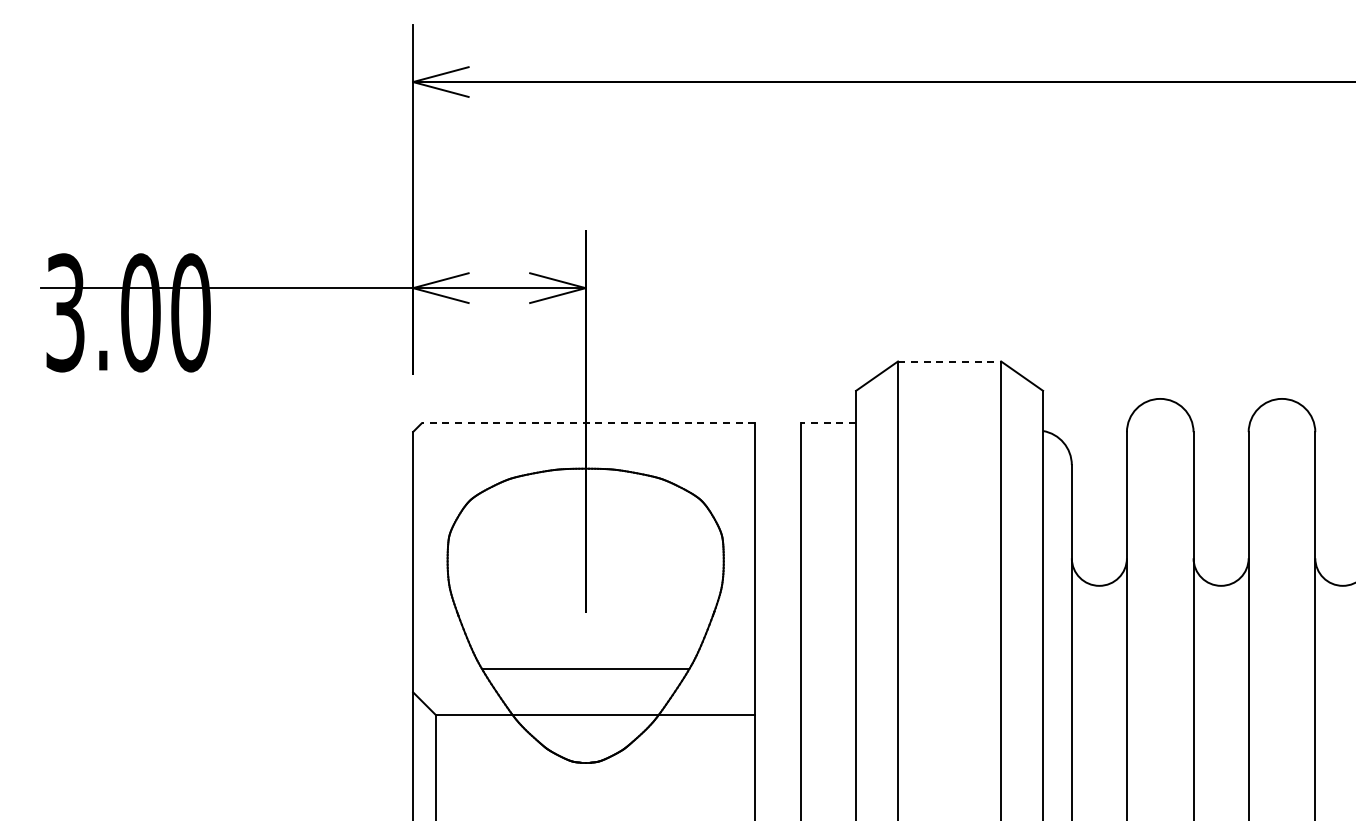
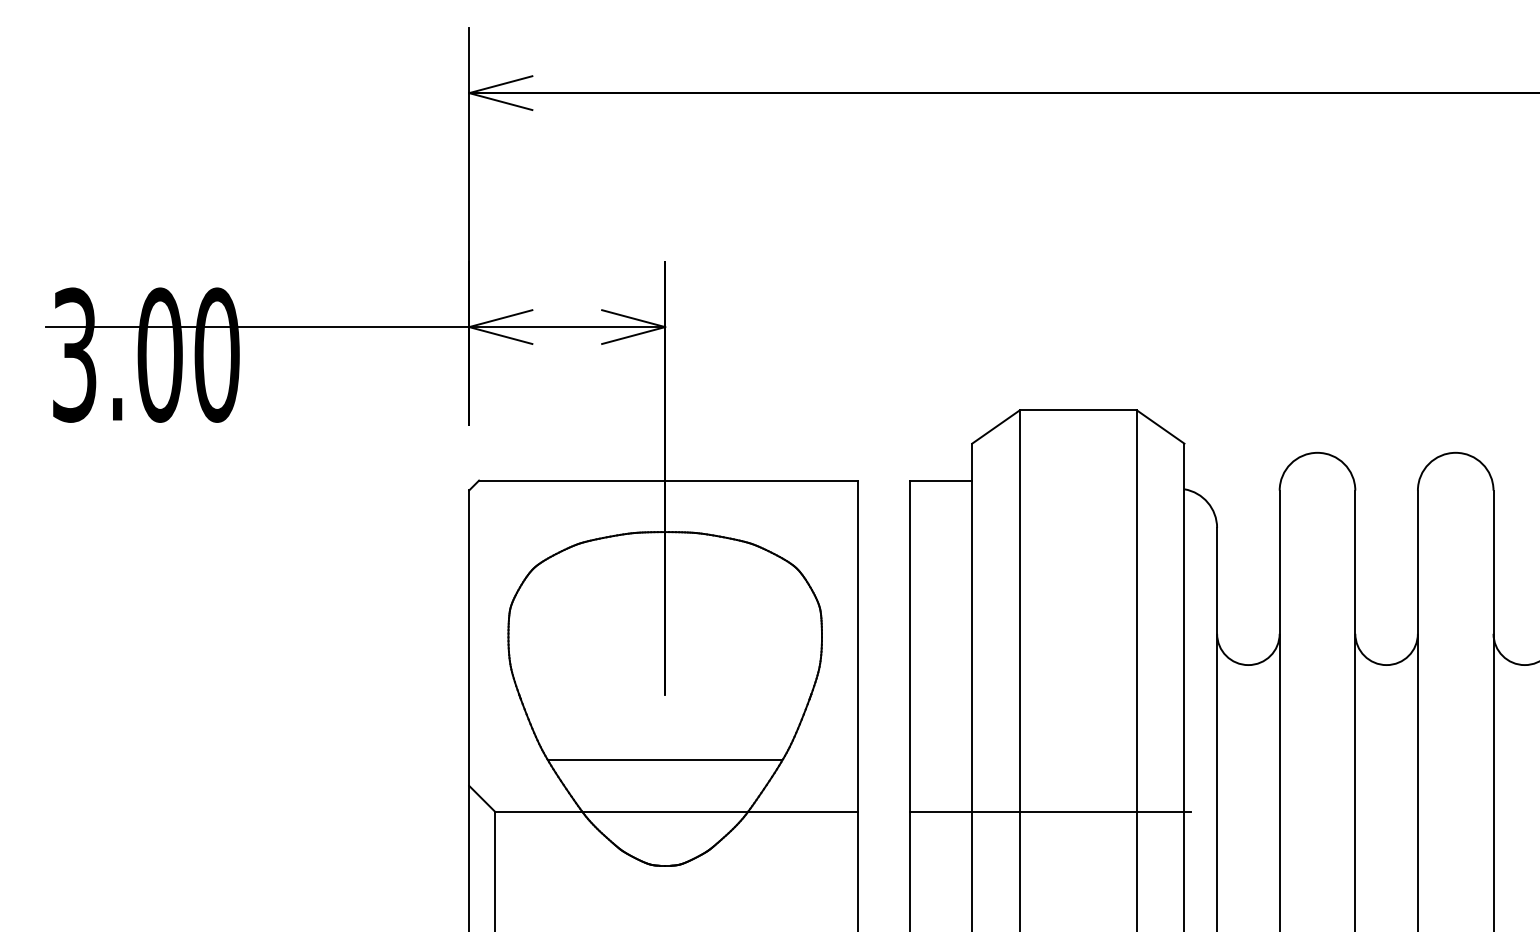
line: (949, 361) -> (1078, 410), dashed -> solid
line: (588, 423) -> (668, 480), dashed -> solid
line: (828, 423) -> (940, 480), dashed -> solid
line: (924, 715) -> (1049, 812), added

